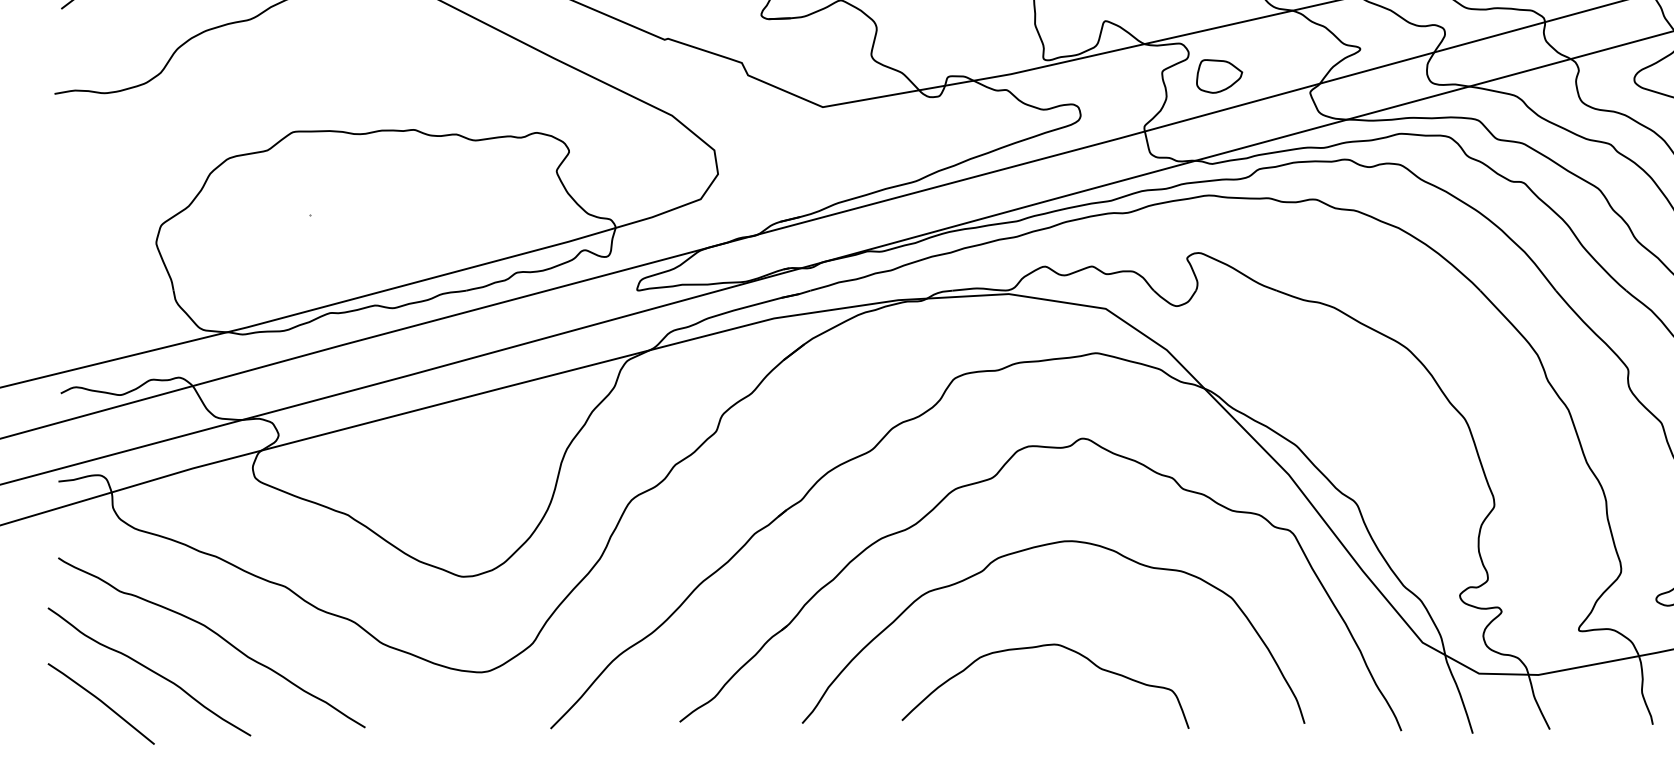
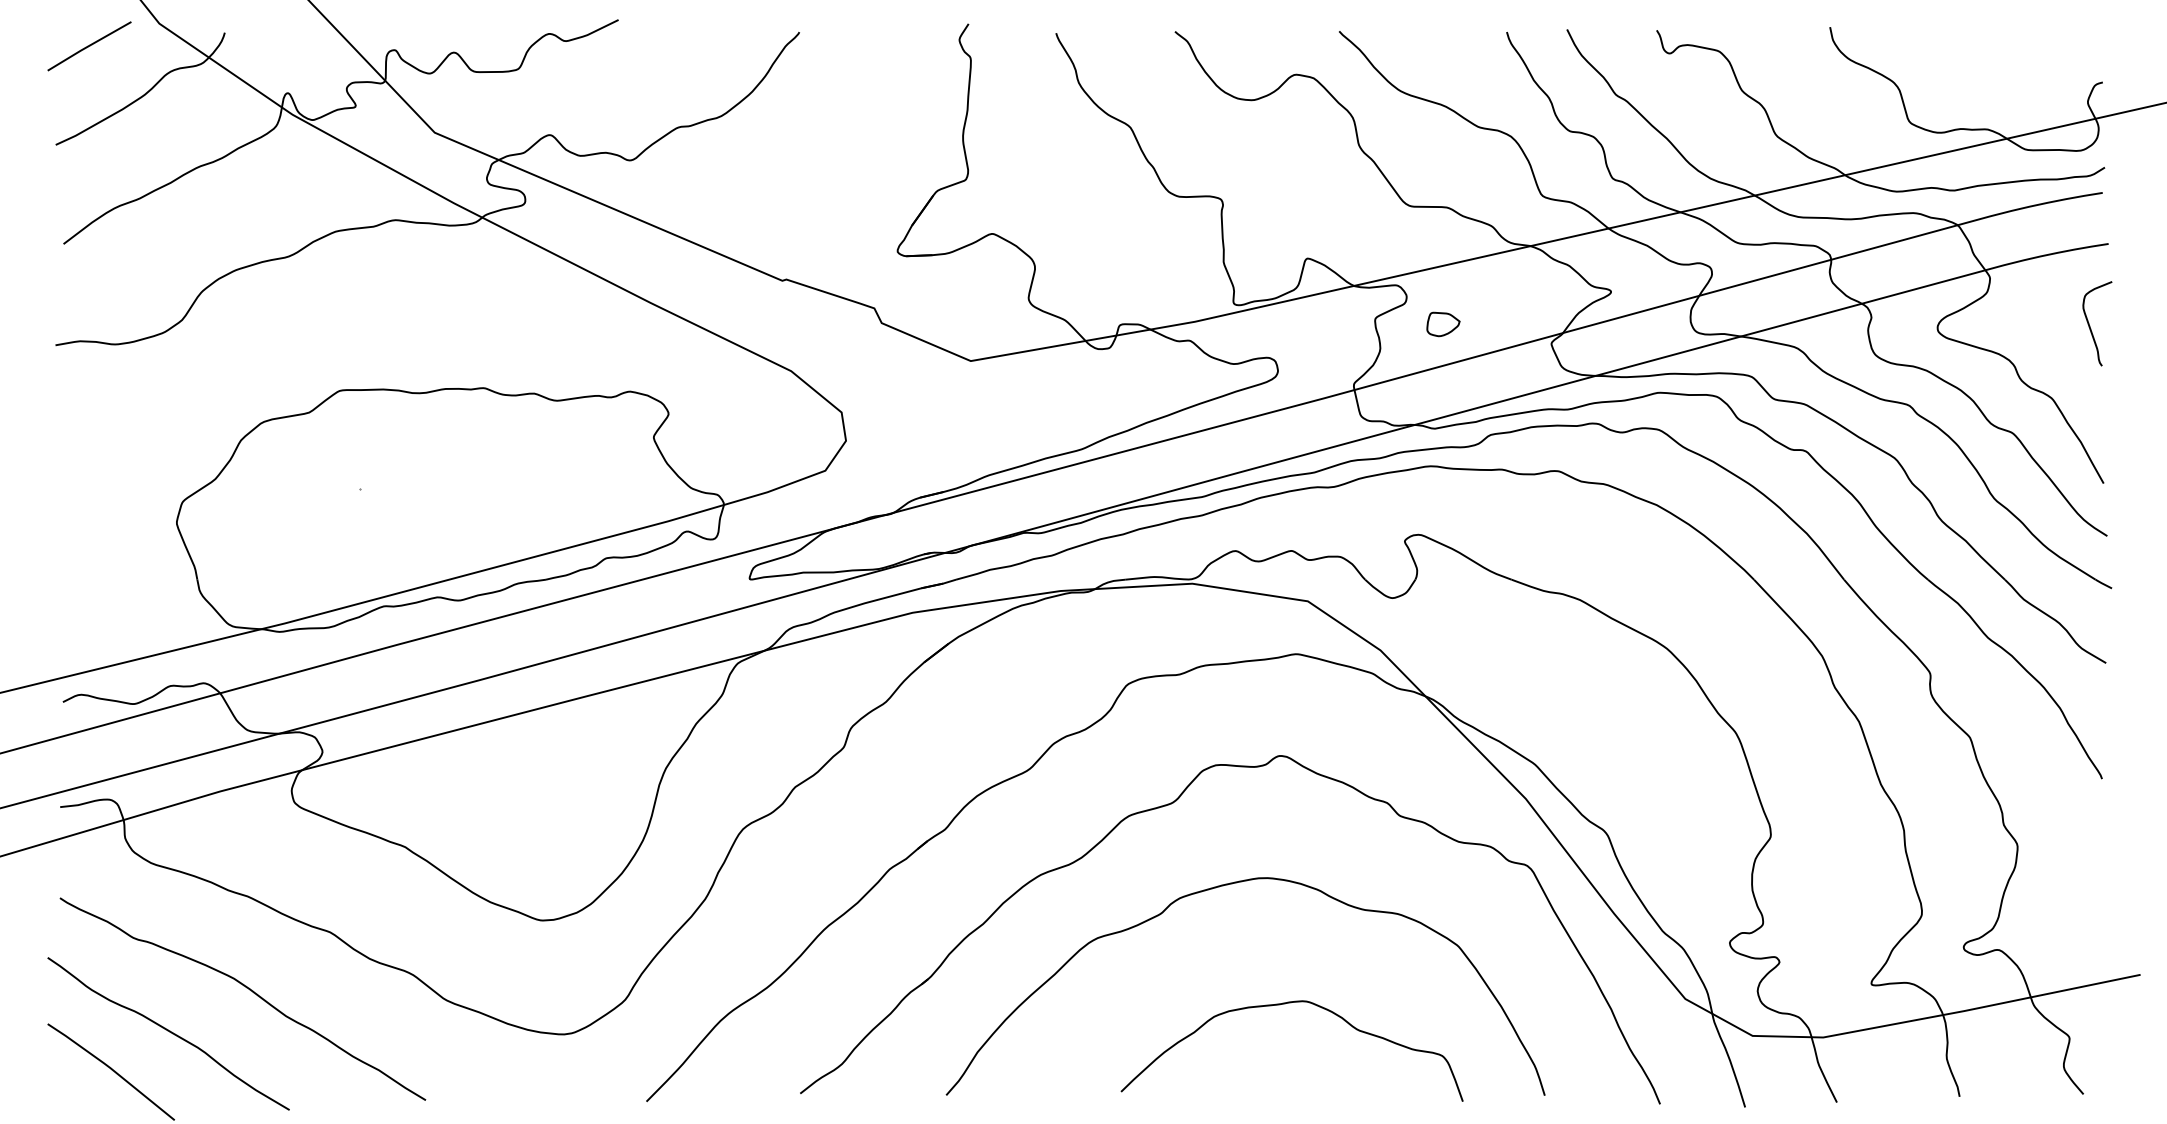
part: (1219, 76) -> (1443, 324), size x0.6
curve: (1035, 648) -> (1280, 1005), moved

